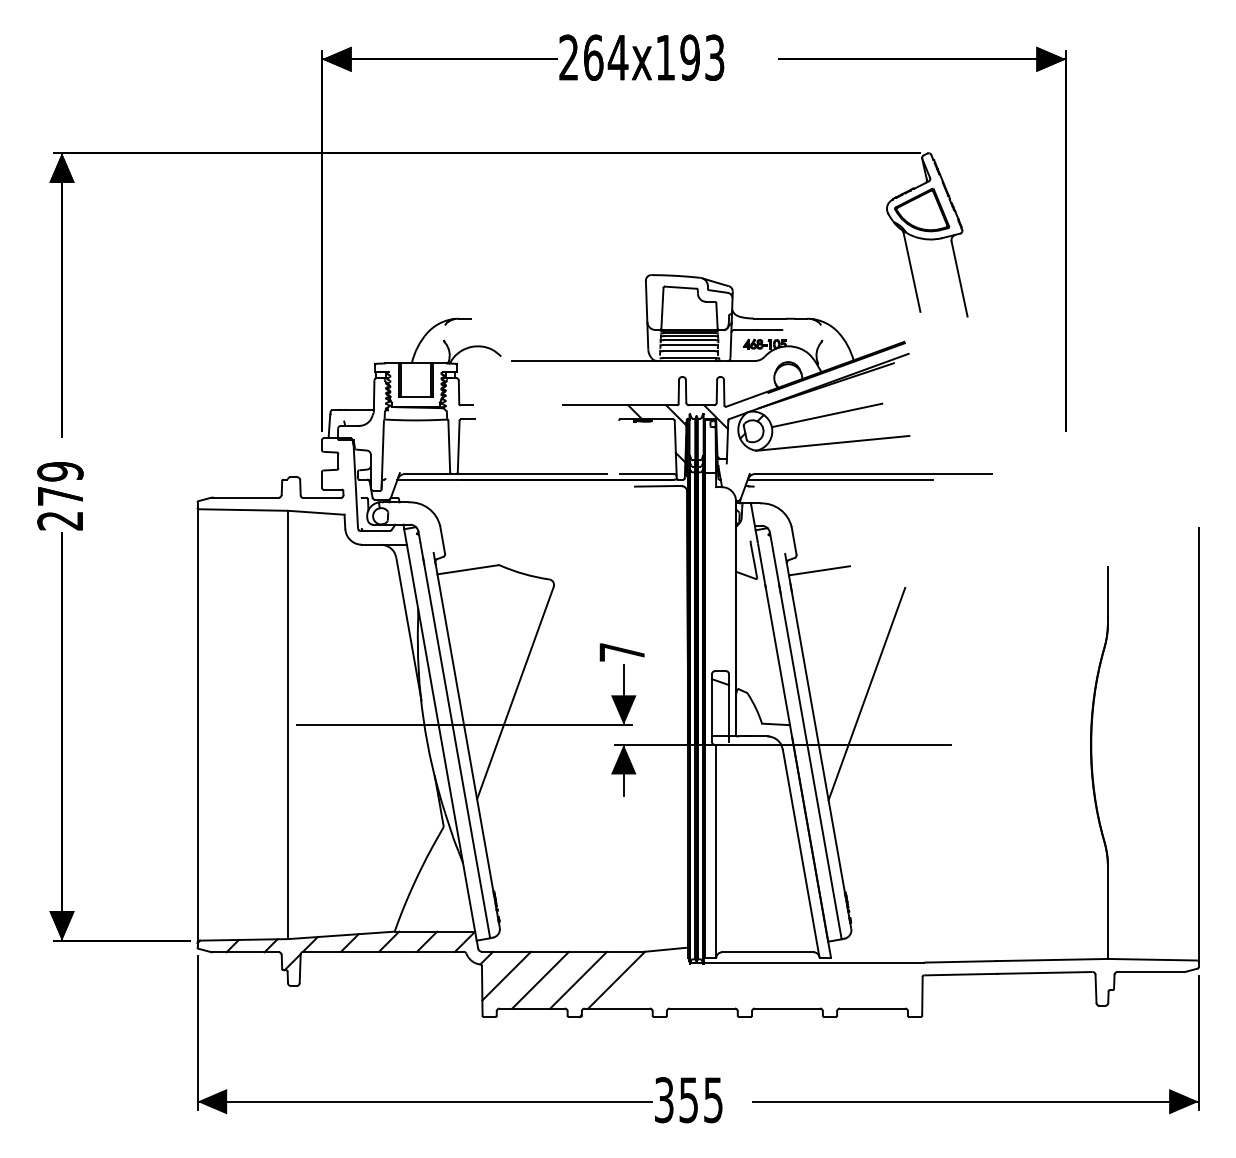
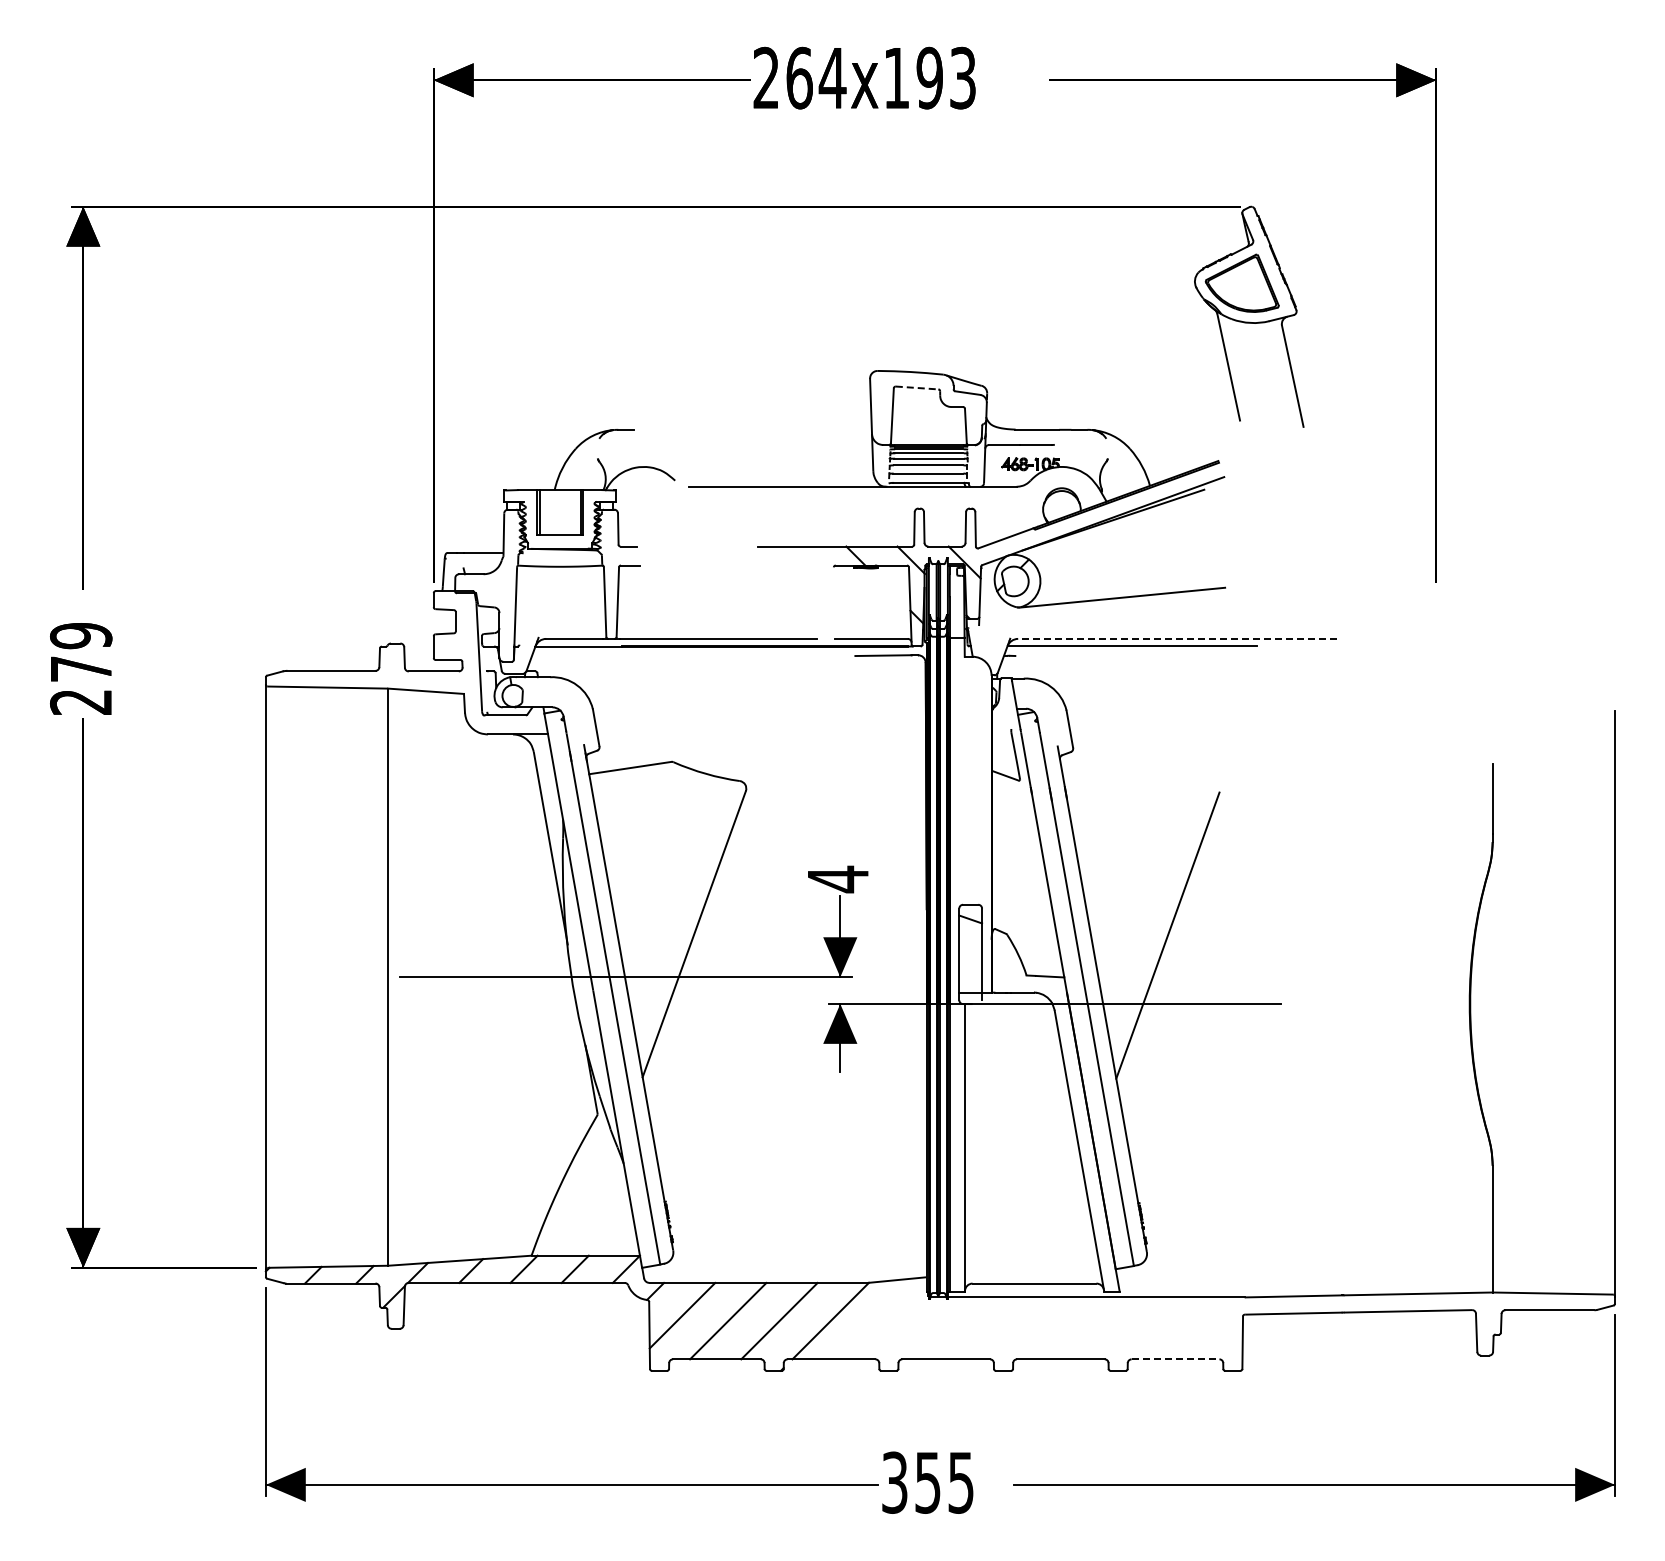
line: (681, 288) -> (917, 388), solid -> dashed
line: (826, 414) -> (1113, 559), removed
line: (874, 473) -> (1177, 638), solid -> dashed
line: (819, 570) -> (1103, 769), removed
text: (622, 652) -> (838, 879), 7 -> 4
line: (872, 1008) -> (1175, 1359), solid -> dashed

